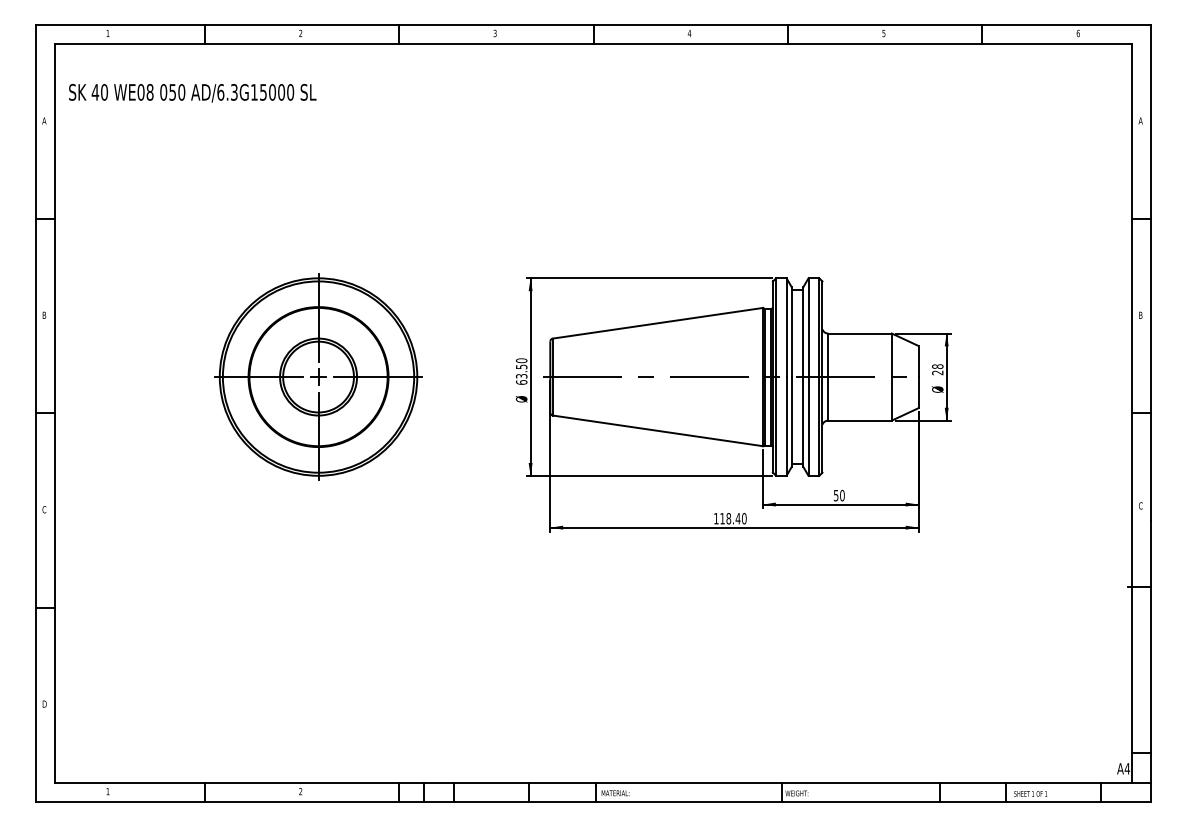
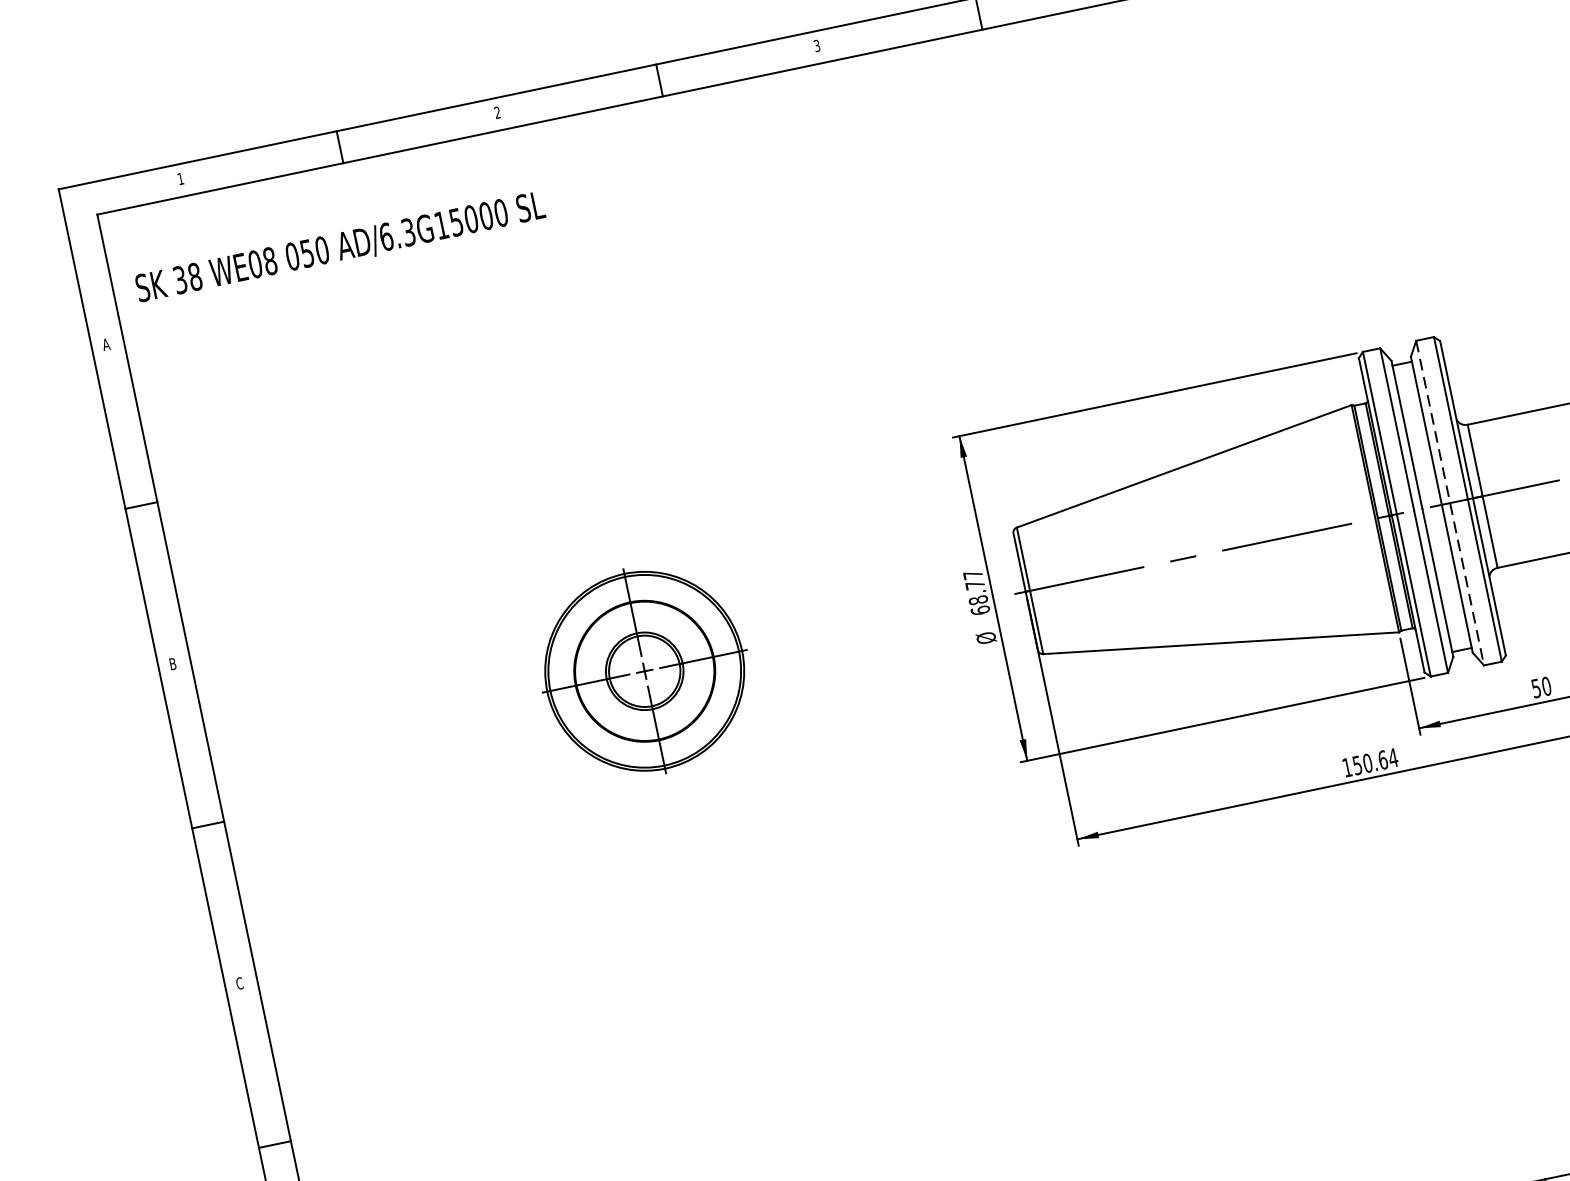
text: (99, 92) -> (187, 278), 40 -> 38
text: (521, 368) -> (975, 587), 63.50 -> 68.77
part: (318, 376) -> (644, 670), size x0.6
line: (808, 377) -> (1450, 503), solid -> dashed
text: (733, 518) -> (1375, 761), 118.40 -> 150.64

